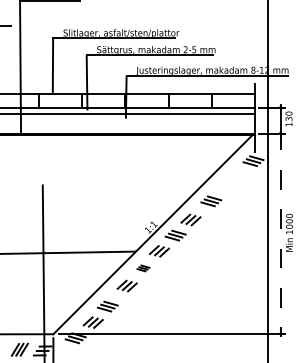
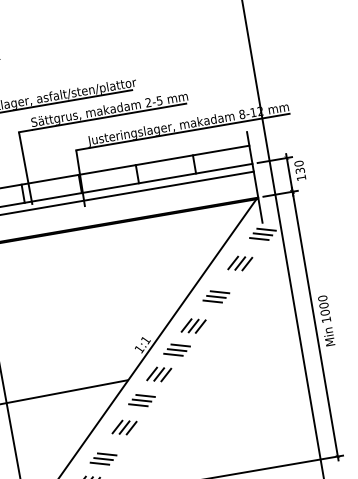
part: (232, 179) -> (239, 263), added
line: (280, 234) -> (315, 324), dashed -> solid
part: (143, 268) -> (142, 400), size x1.67

